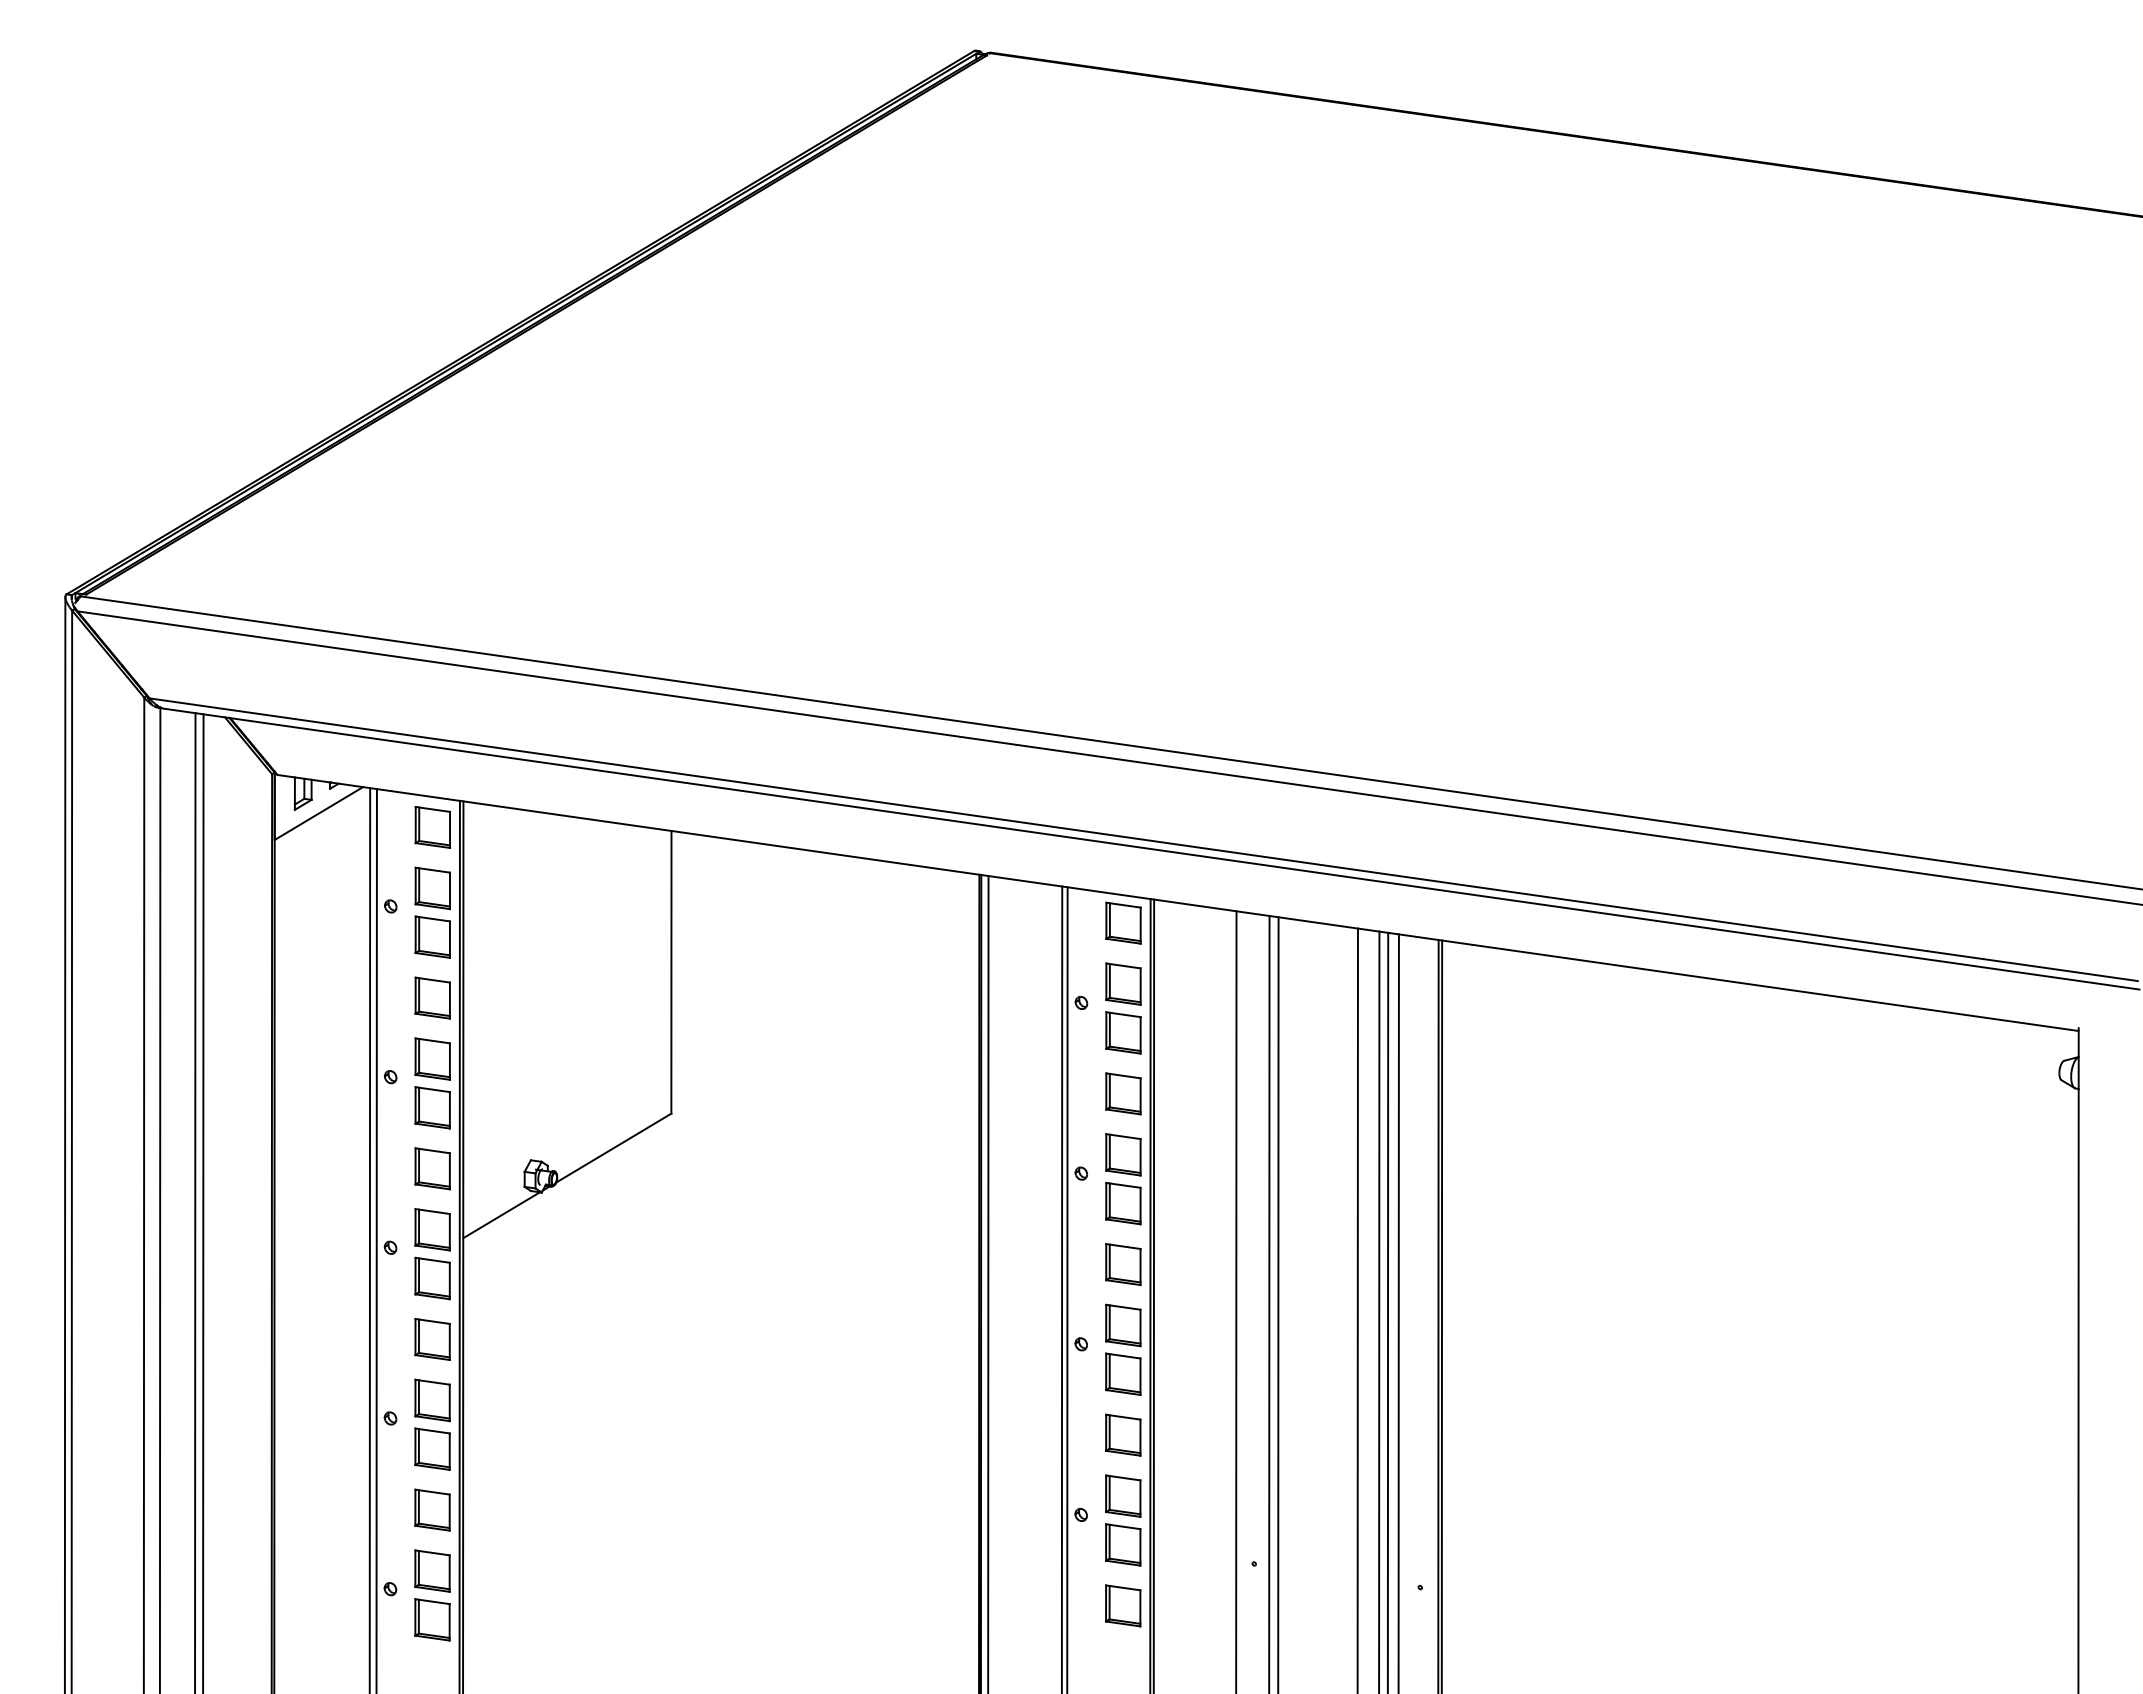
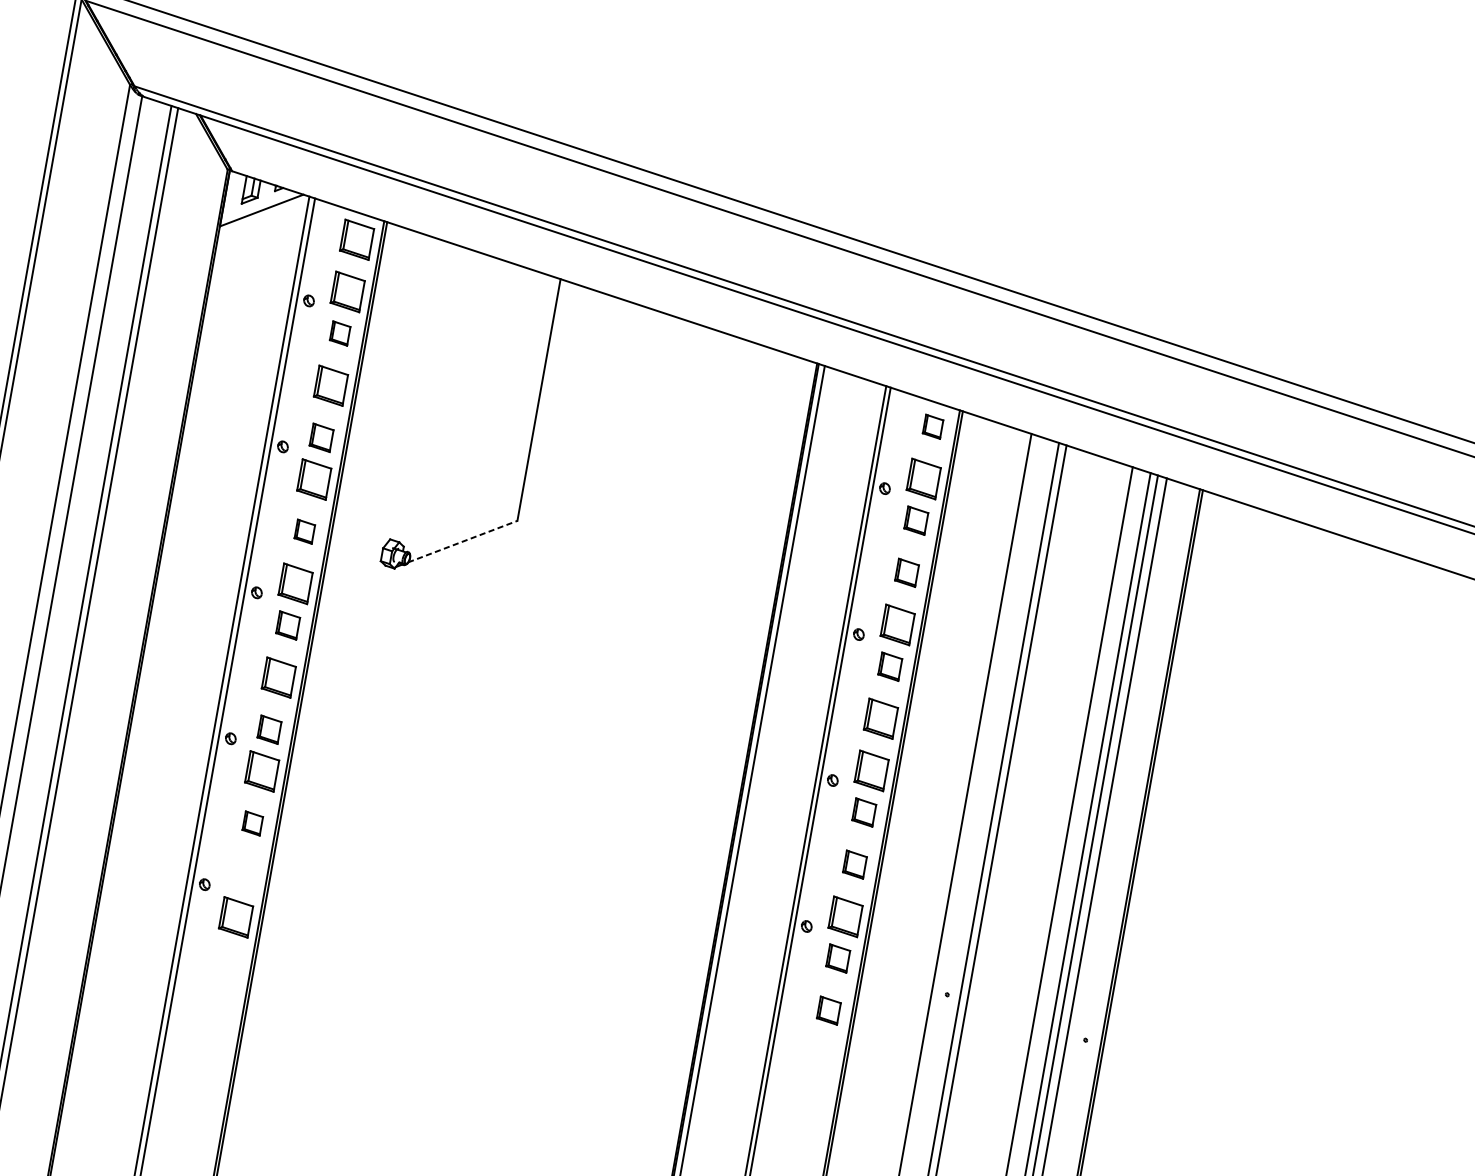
part: (1123, 922) -> (933, 426), size x0.6
part: (432, 936) -> (340, 333), size x0.6
part: (1123, 1032) -> (916, 520), size x0.7
part: (432, 1058) -> (321, 437), size x0.7
part: (1123, 1093) -> (907, 572), size x0.7
line: (614, 1147) -> (463, 541), solid -> dashed
part: (432, 1168) -> (304, 531), size x0.6
part: (1123, 1203) -> (890, 666), size x0.7
line: (501, 1215) -> (356, 582), removed
part: (432, 1278) -> (288, 625), size x0.7
part: (1123, 1373) -> (864, 811), size x0.7
part: (432, 1400) -> (269, 729), size x0.7
part: (1123, 1434) -> (855, 864), size x0.7
part: (432, 1509) -> (252, 823), size x0.6
part: (1123, 1544) -> (838, 958), size x0.7
part: (432, 1570) -> (243, 875), removed
part: (1123, 1605) -> (829, 1010), size x0.7

